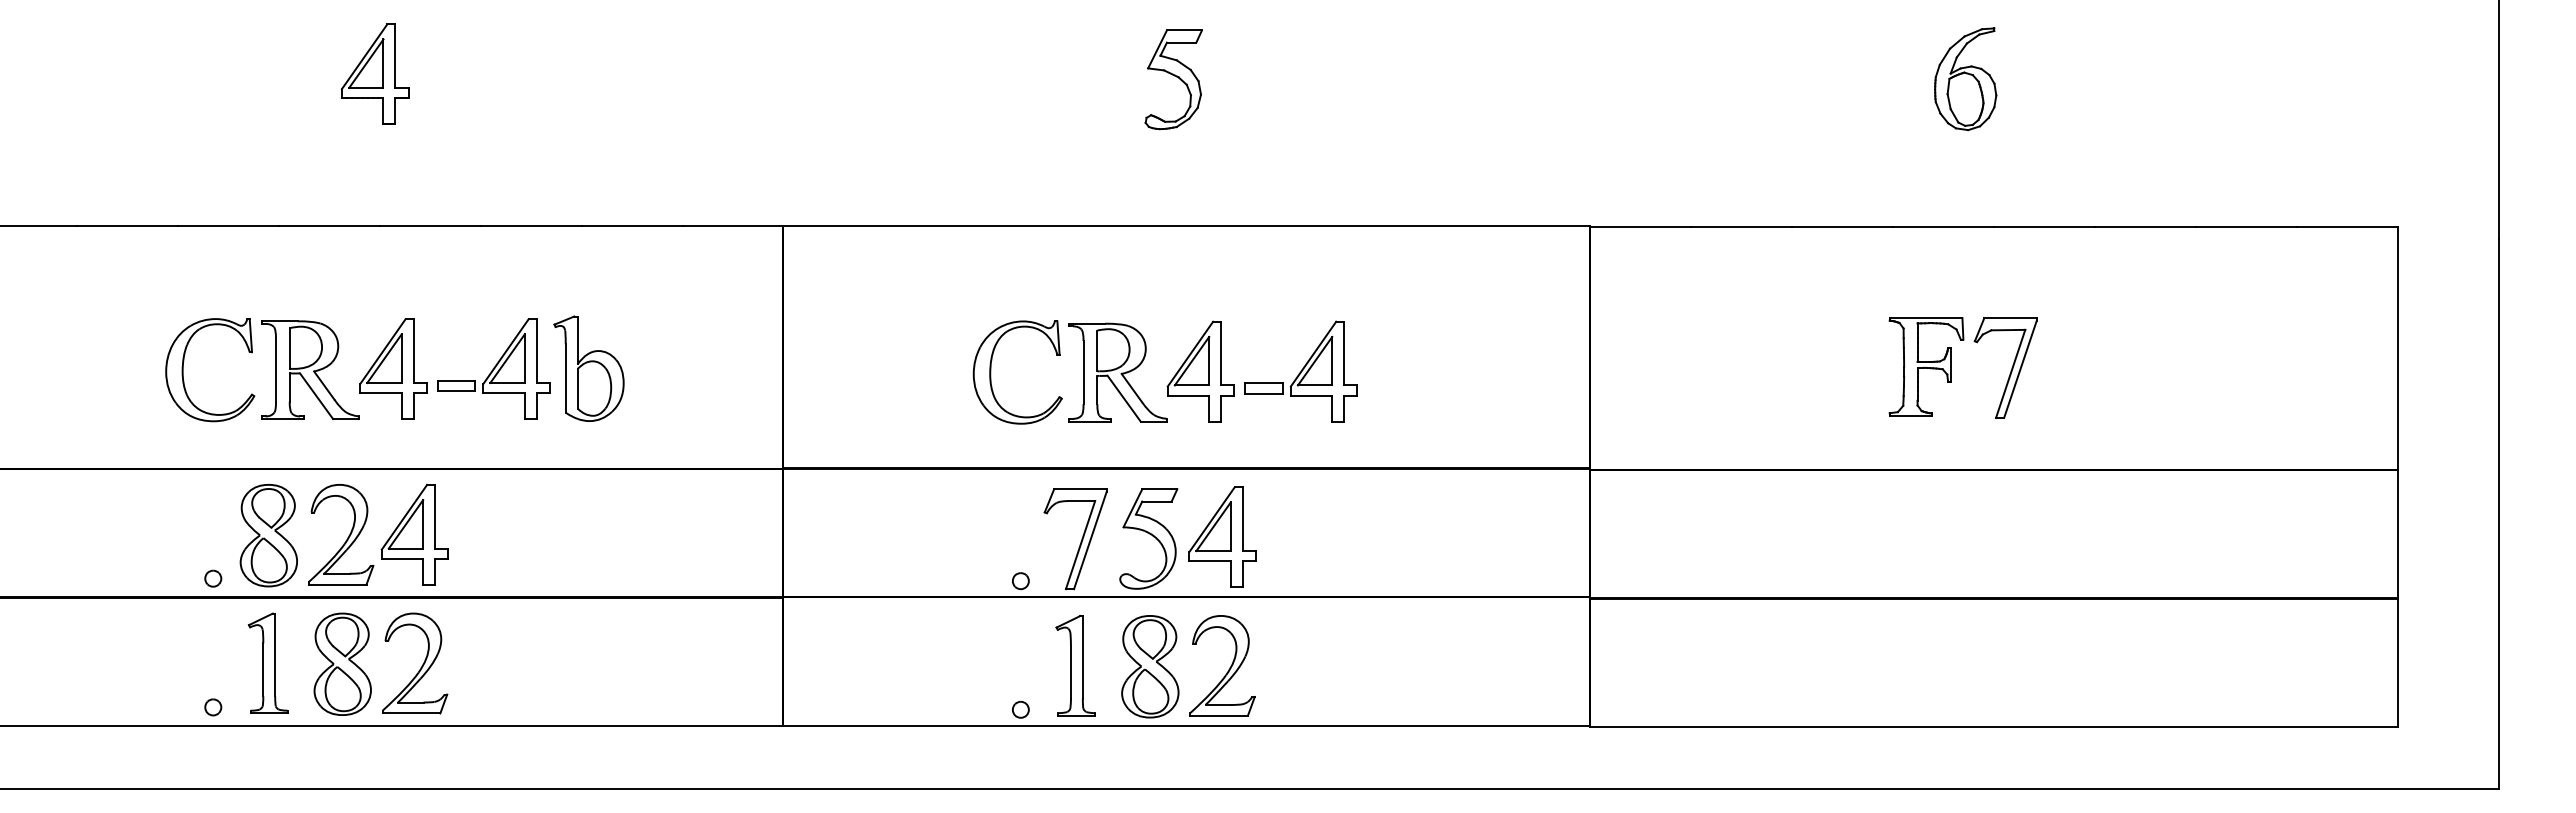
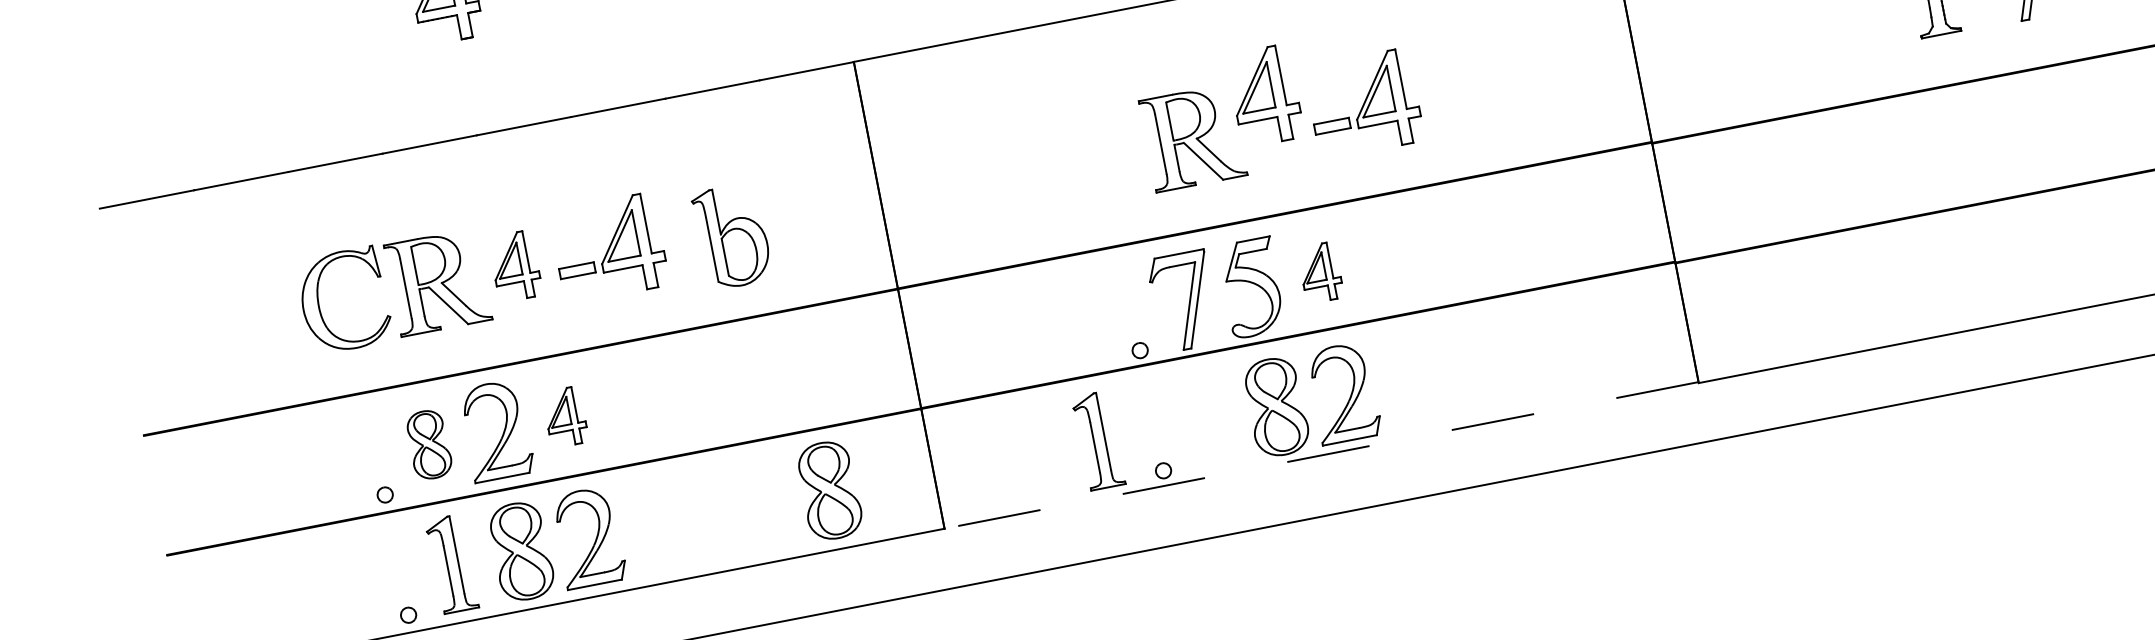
part: (393, 368) -> (515, 265), size x0.7
part: (588, 368) -> (731, 236), moved
part: (1200, 371) -> (1264, 95), moved
part: (991, 372) -> (1074, 160), removed
part: (414, 534) -> (565, 417), size x0.6
part: (268, 535) -> (428, 444), size x0.7
part: (1222, 536) -> (1320, 272), size x0.6
part: (672, 662) -> (829, 489), added
part: (1075, 665) -> (1098, 440), moved
line: (1186, 725) -> (1321, 455), solid -> dashed

